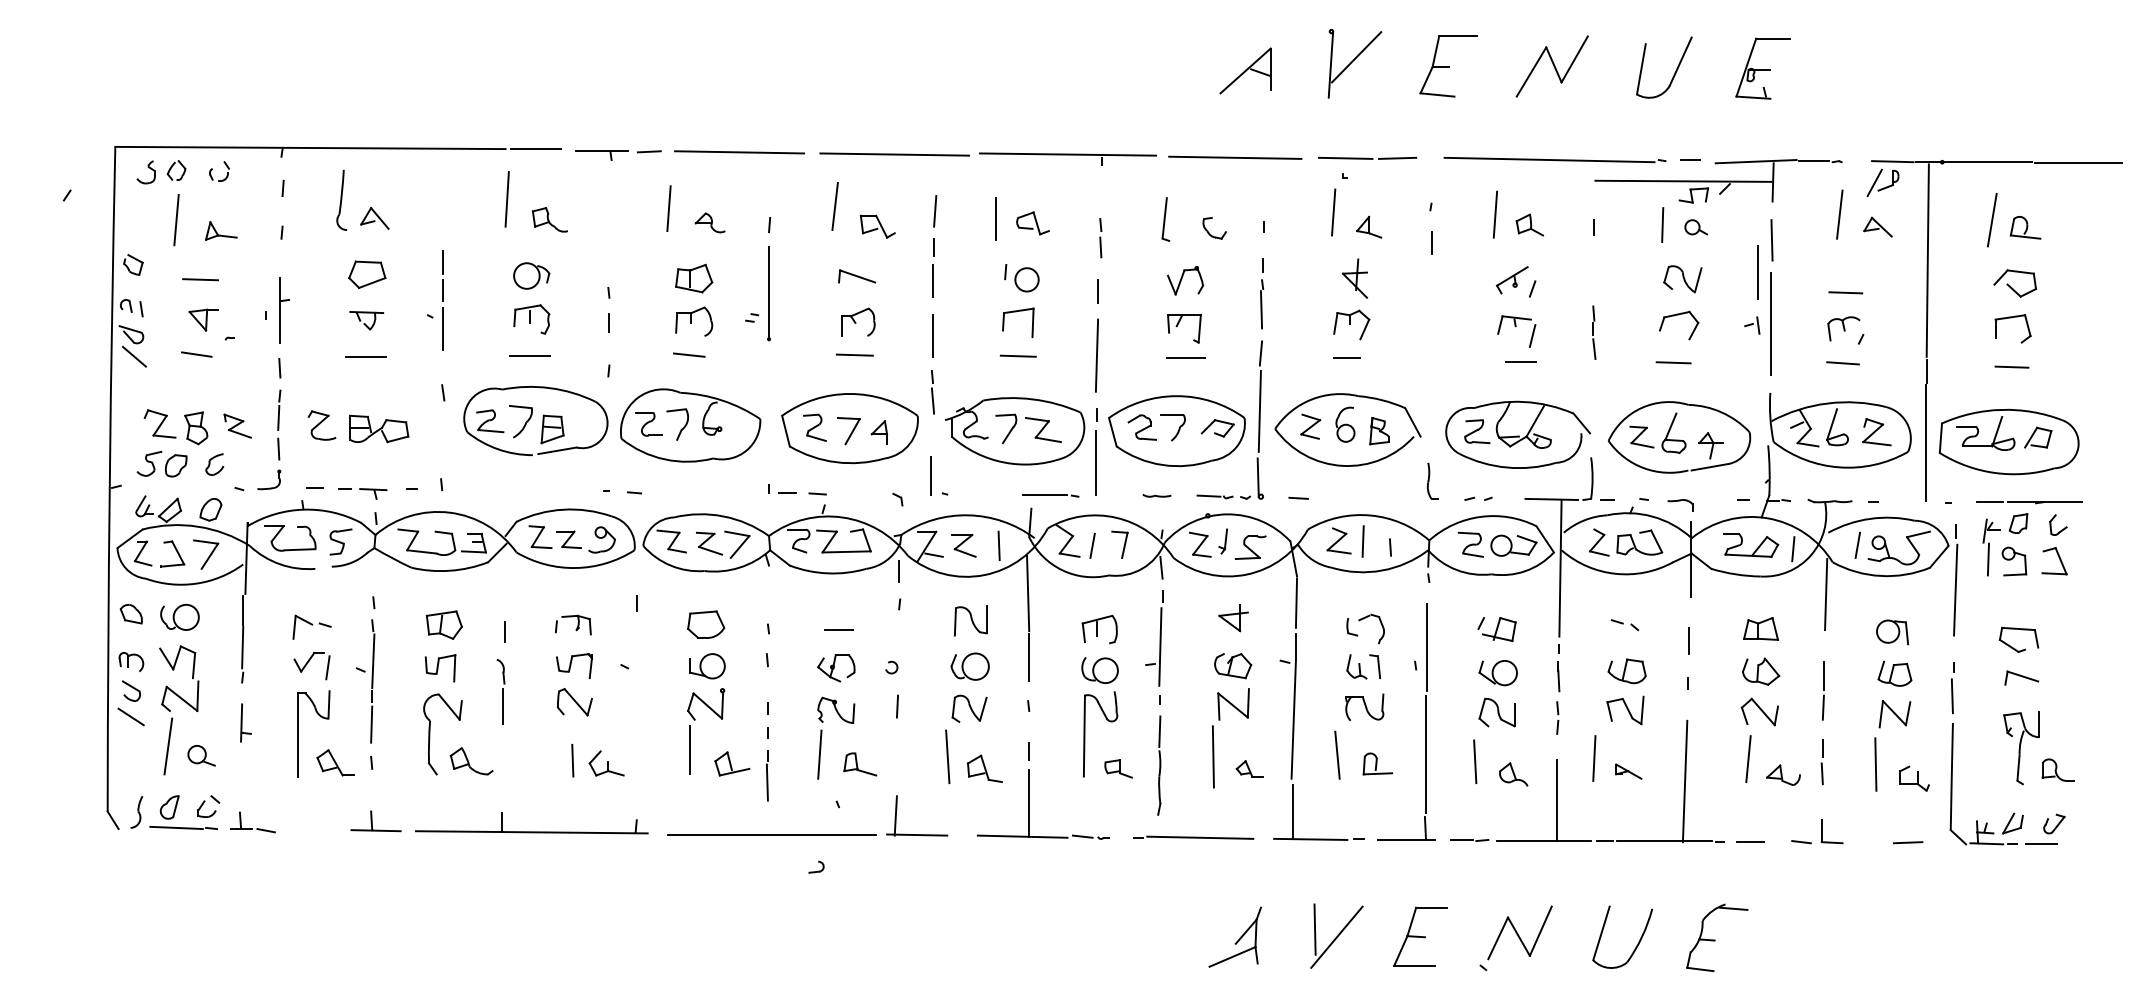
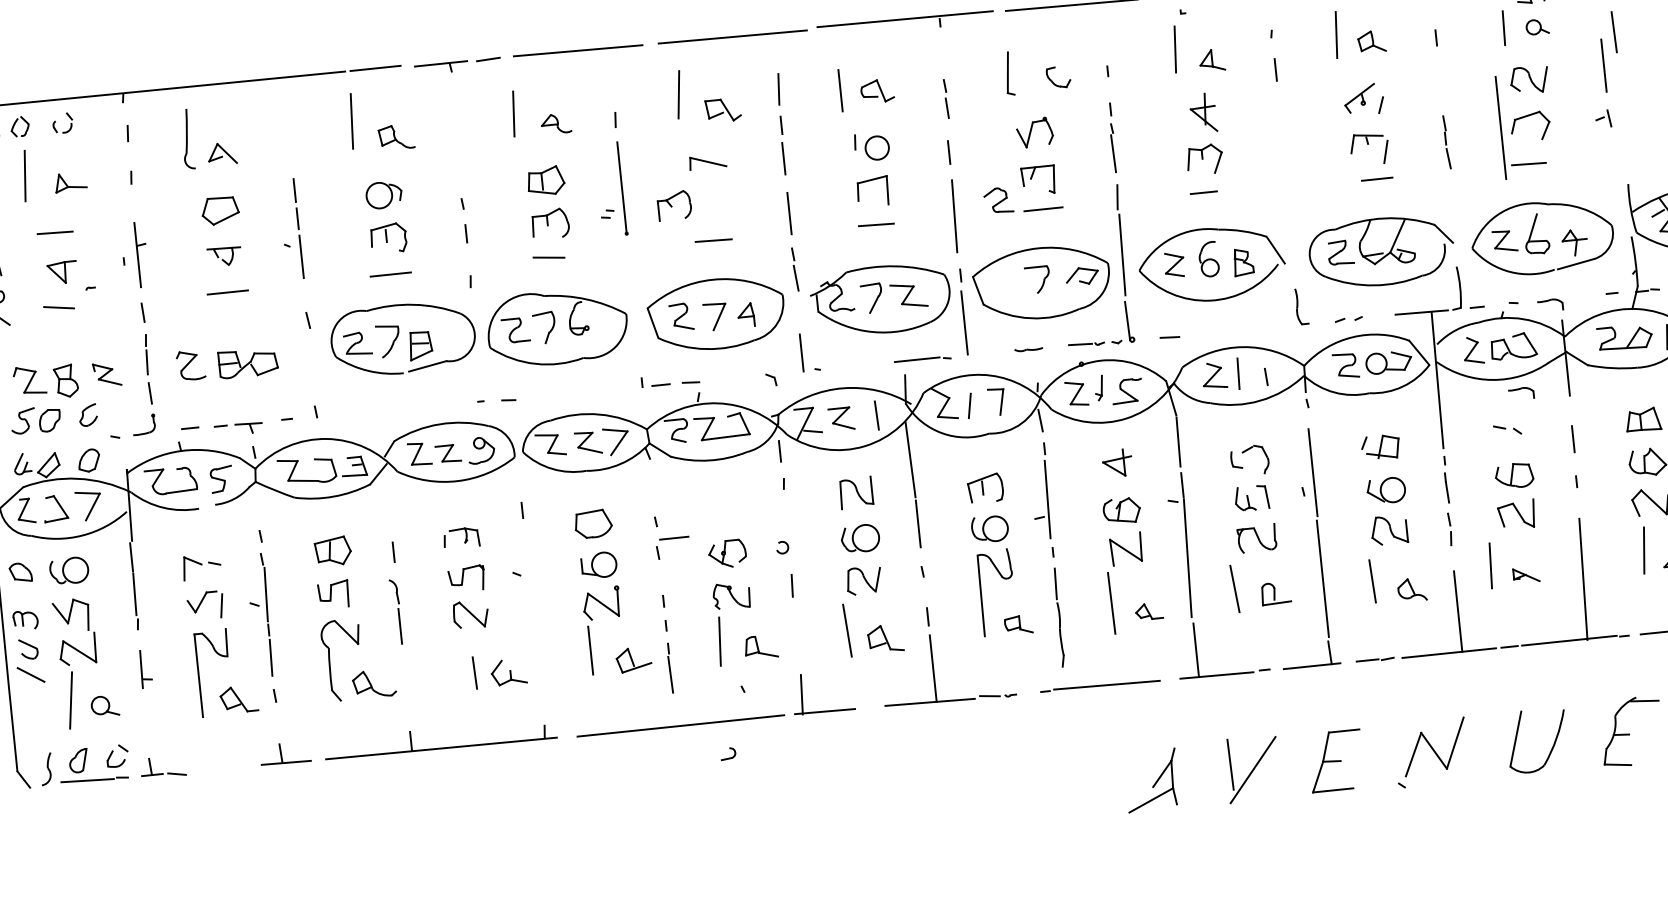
part: (858, 321) -> (674, 204), moved
line: (1770, 323) -> (1499, 127), moved
part: (1141, 427) -> (997, 200), moved
part: (1642, 590) -> (1521, 393), added
line: (838, 629) -> (673, 537), moved

